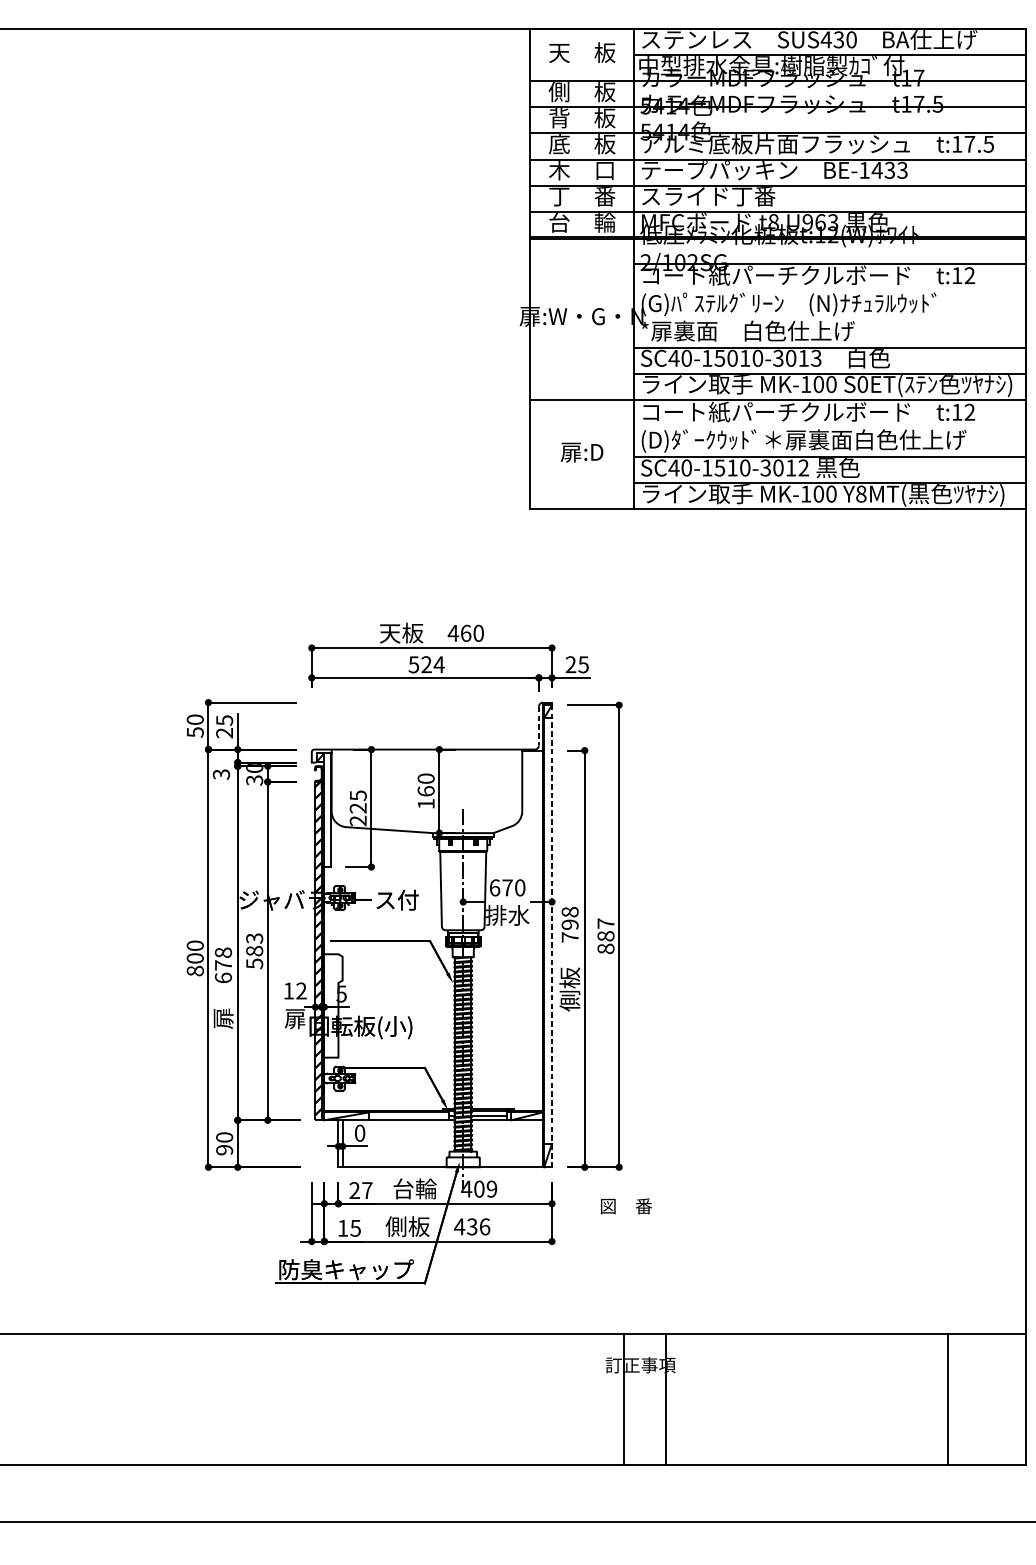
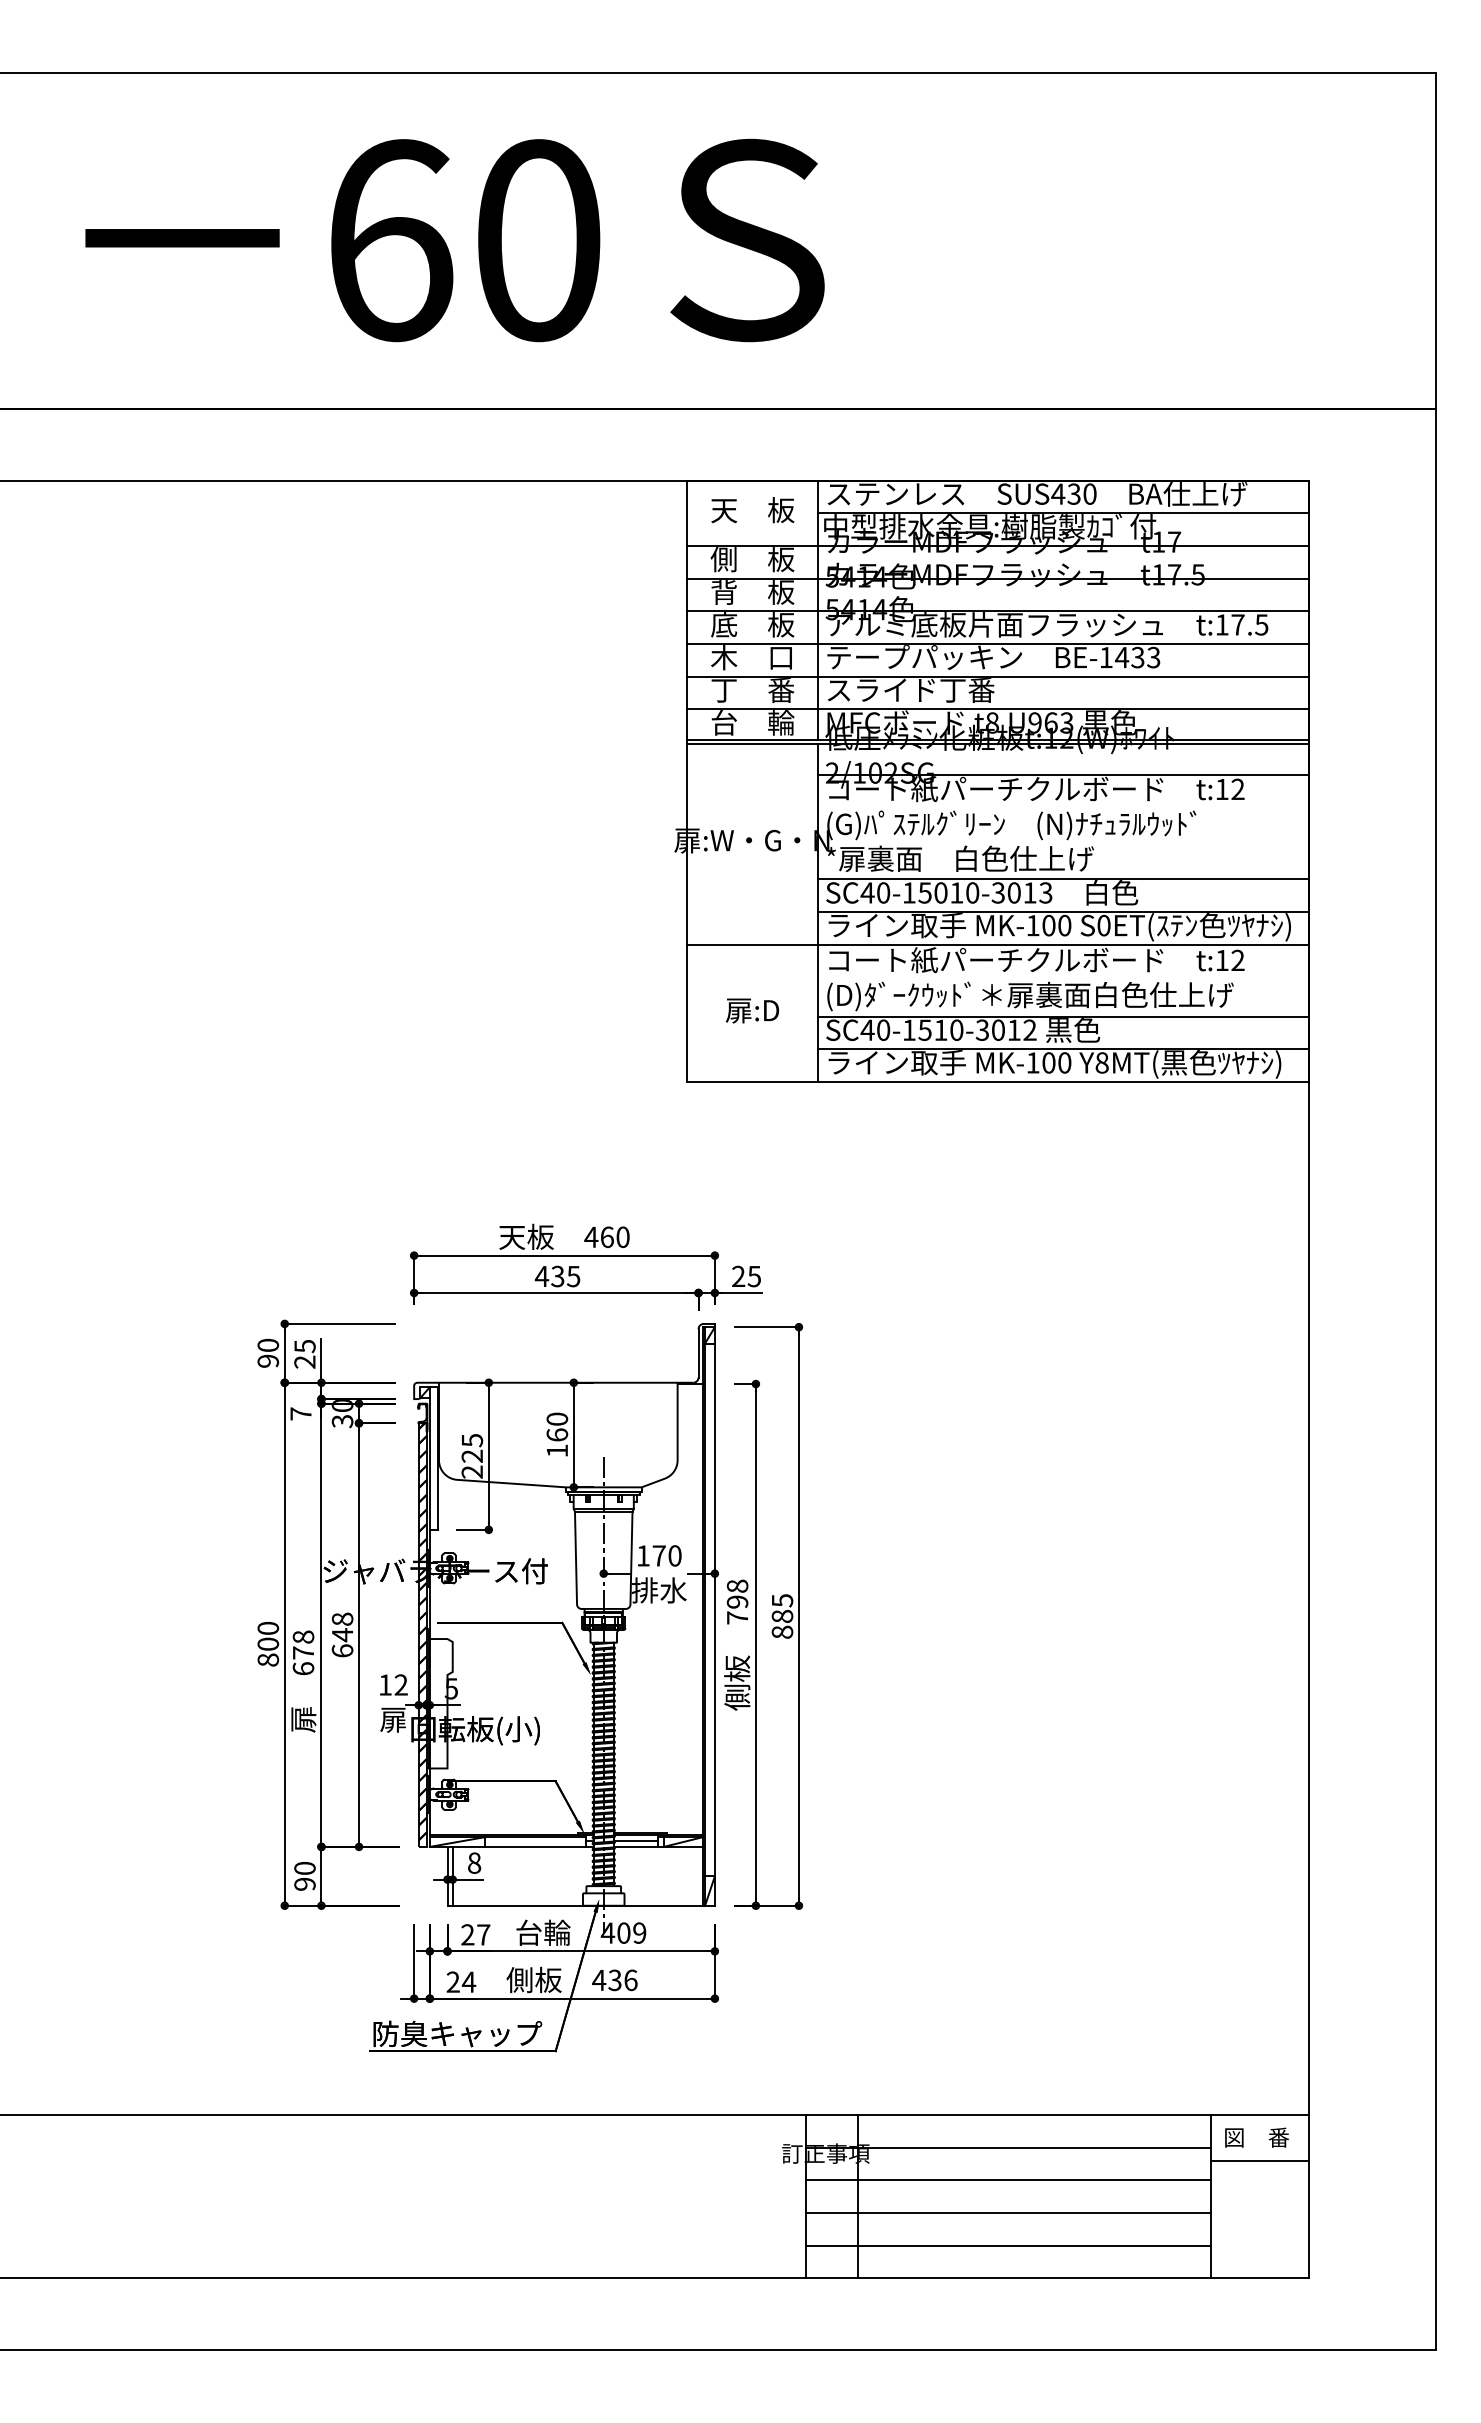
text: (426, 664) -> (557, 1276), 524 -> 435
line: (538, 726) -> (698, 1353), dashed -> solid
text: (194, 732) -> (267, 1361), 50 -> 90
text: (221, 774) -> (300, 1413), 3 -> 7
text: (494, 887) -> (643, 1555), 670 -> 170
text: (606, 923) -> (782, 1600), 887 -> 885
line: (551, 934) -> (714, 1614), dashed -> solid
text: (254, 950) -> (342, 1634), 583 -> 648
text: (360, 1133) -> (474, 1863), 0 -> 8
text: (625, 1206) -> (1256, 2137), moved
text: (349, 1227) -> (461, 1981), 15 -> 24
line: (785, 1360) -> (1007, 2147), added
line: (986, 1370) -> (1259, 2160), added
line: (785, 1386) -> (1007, 2180), added
line: (785, 1413) -> (1007, 2213), added
line: (785, 1438) -> (1007, 2245), added

